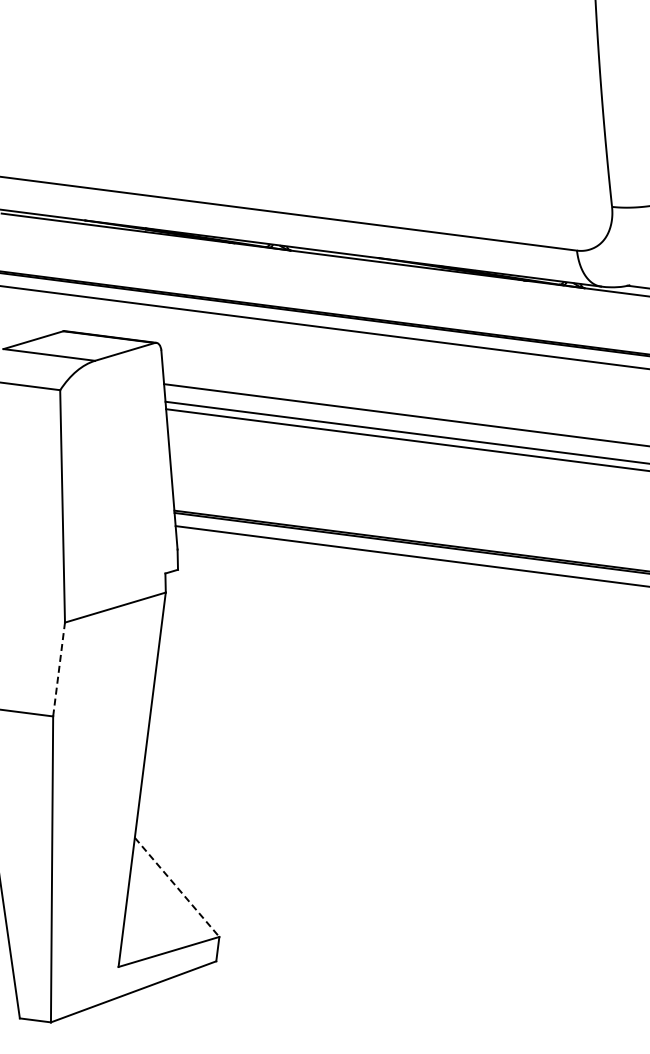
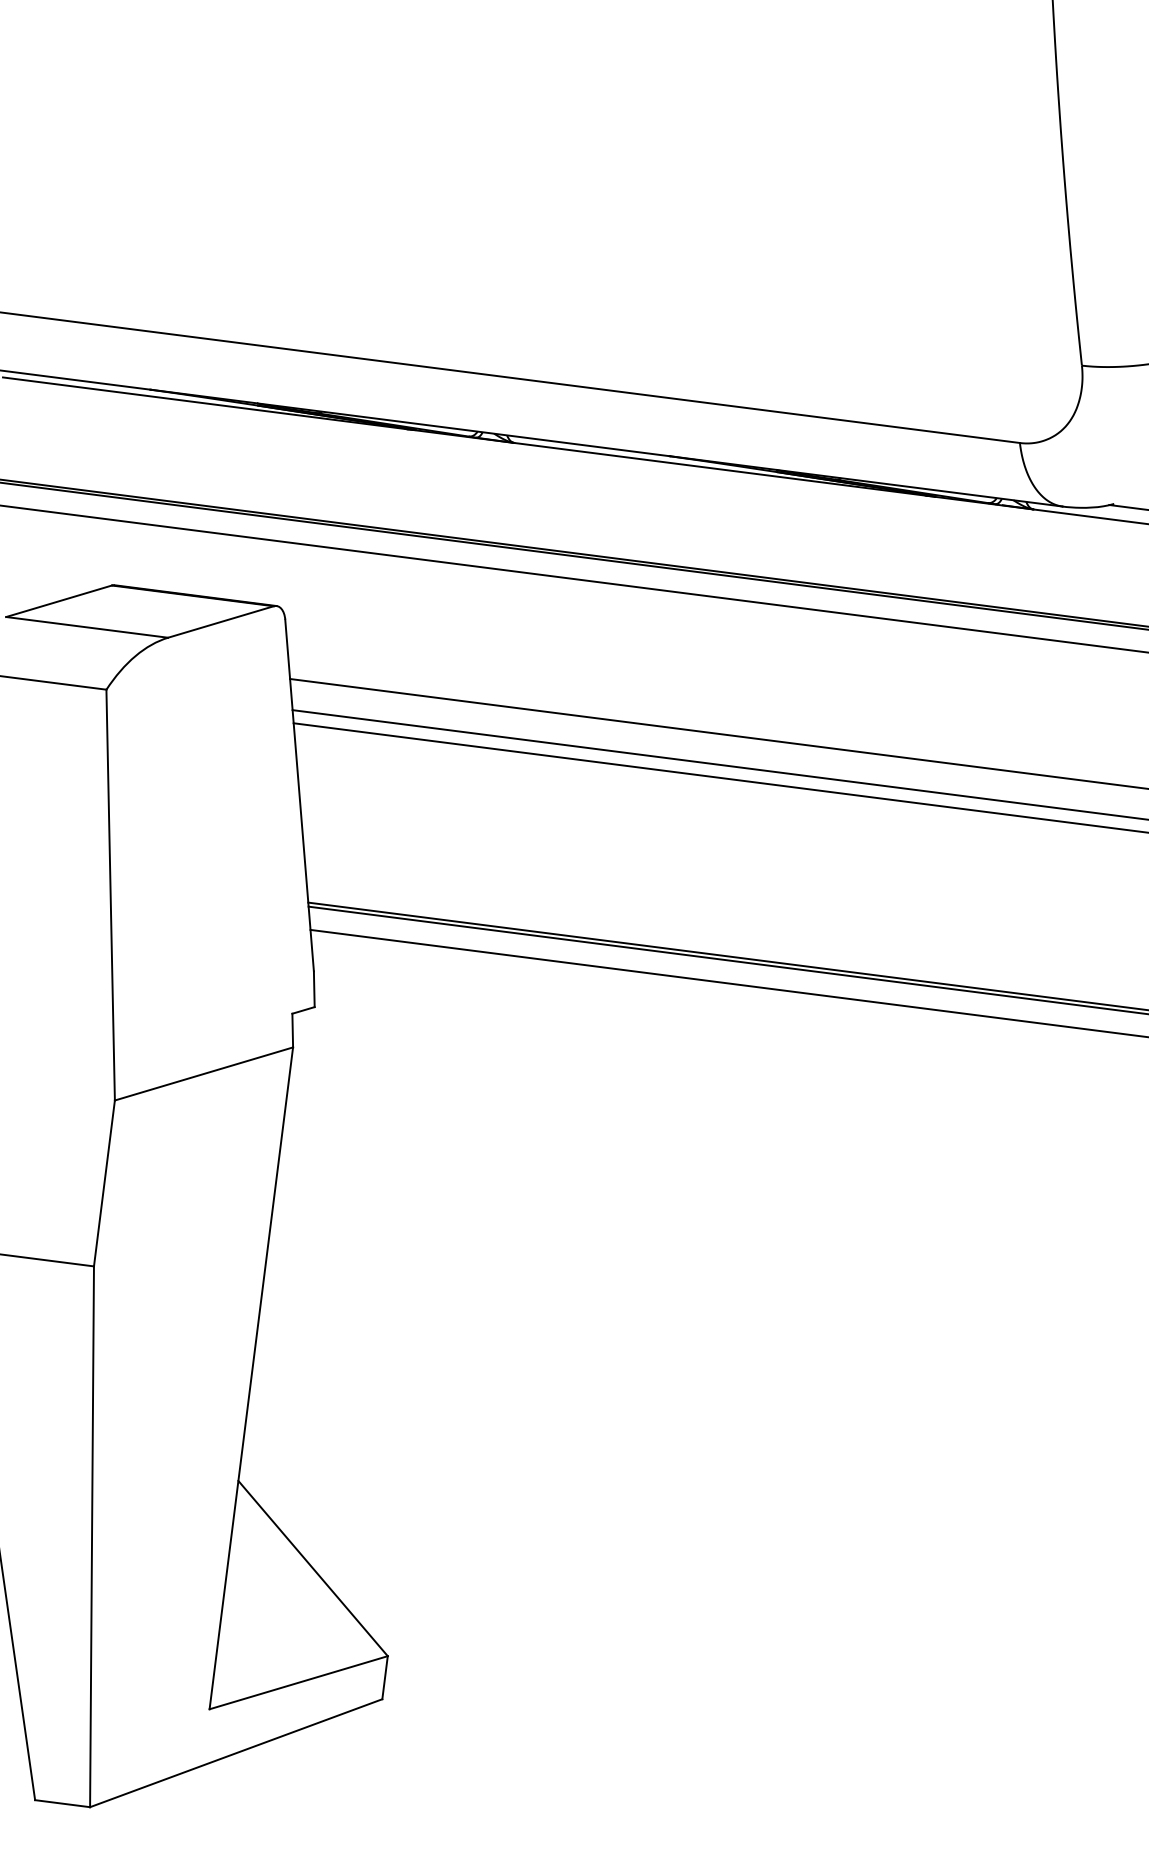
line: (59, 669) -> (105, 1183), dashed -> solid
line: (177, 887) -> (313, 1568), dashed -> solid

